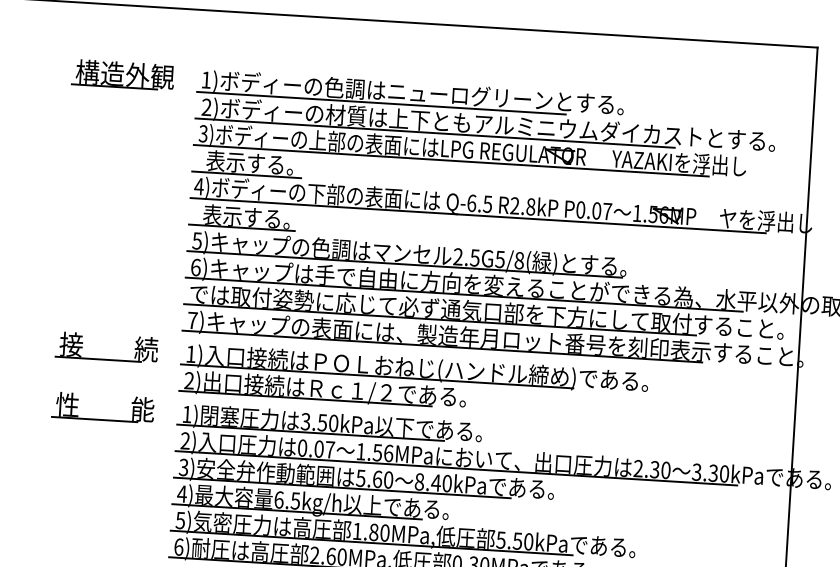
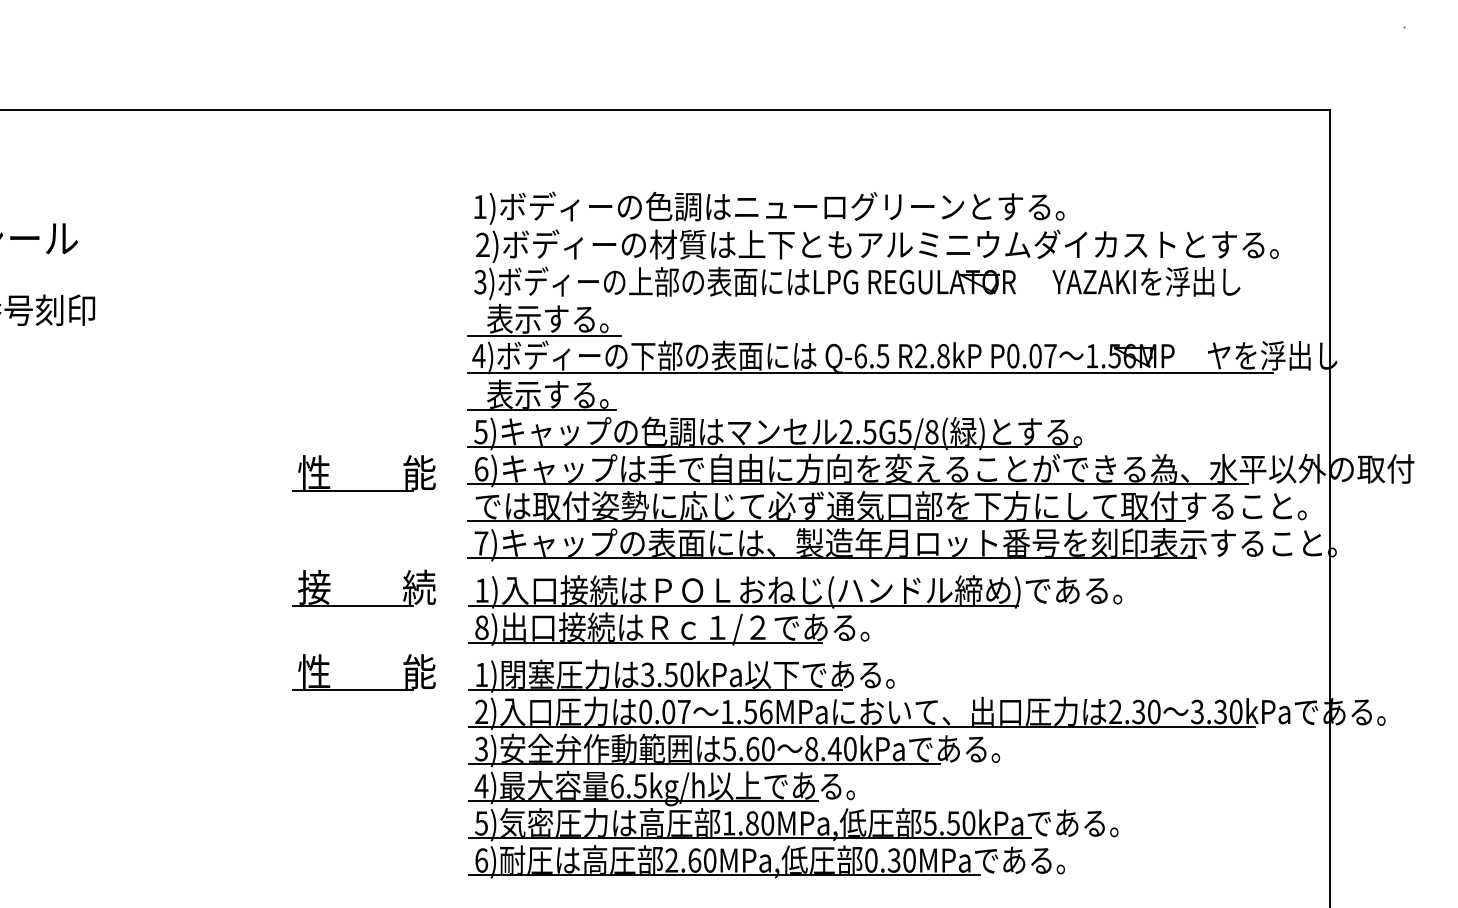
part: (123, 74) -> (363, 206), removed
line: (381, 103) -> (726, 224), removed
line: (435, 133) -> (803, 261), removed
line: (451, 160) -> (828, 298), removed
part: (110, 277) -> (363, 490), added
text: (189, 380) -> (481, 627), 2) -> 8)

